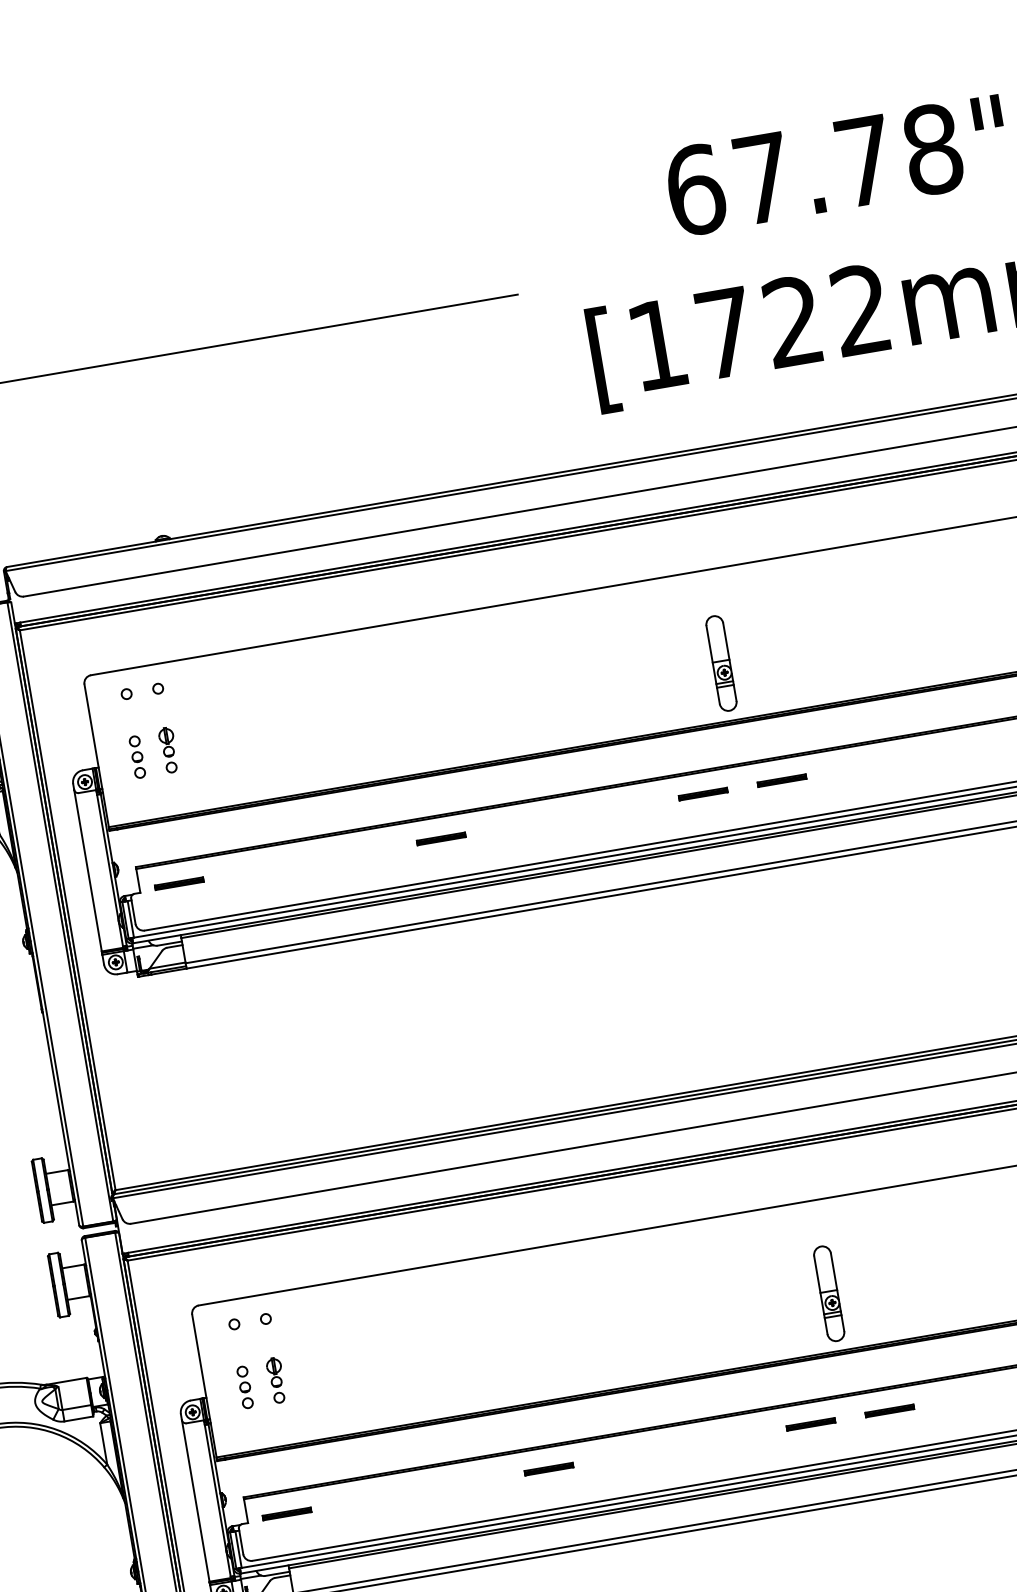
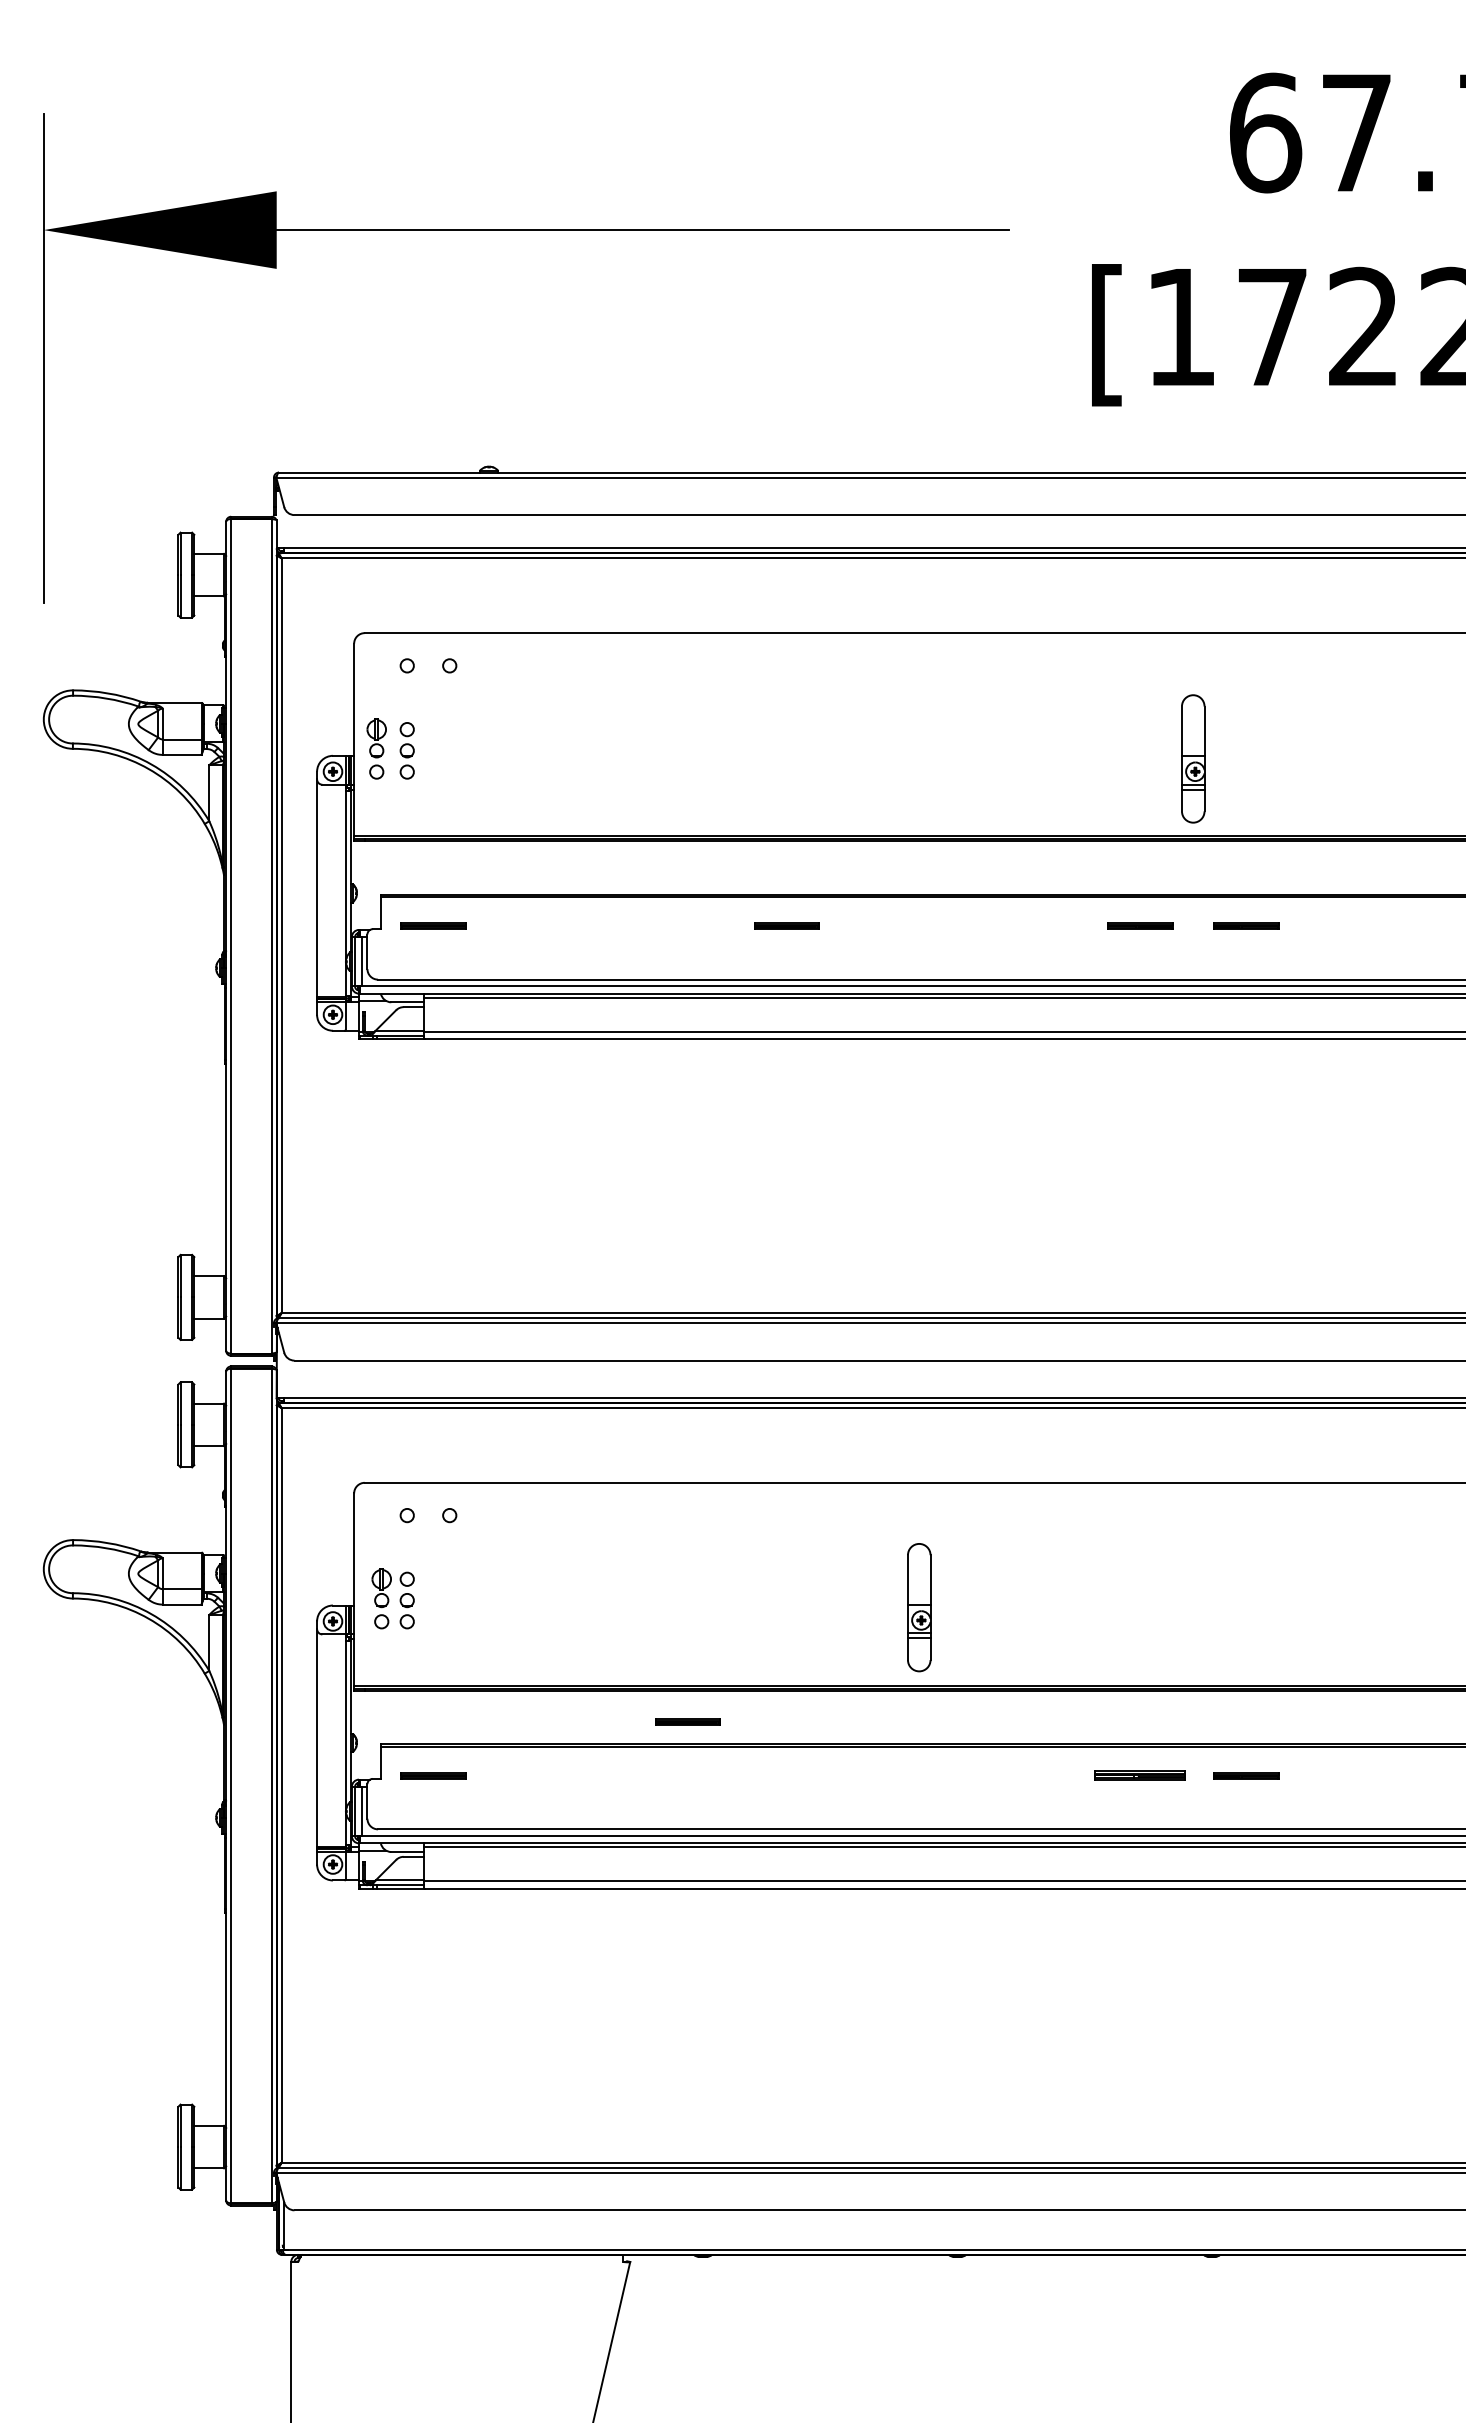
part: (168, 750) -> (376, 748), moved
part: (829, 1293) -> (919, 1607), moved
part: (276, 1380) -> (381, 1598), moved
part: (811, 1424) -> (1140, 1775), size x1.4
part: (548, 1469) -> (687, 1721), moved

